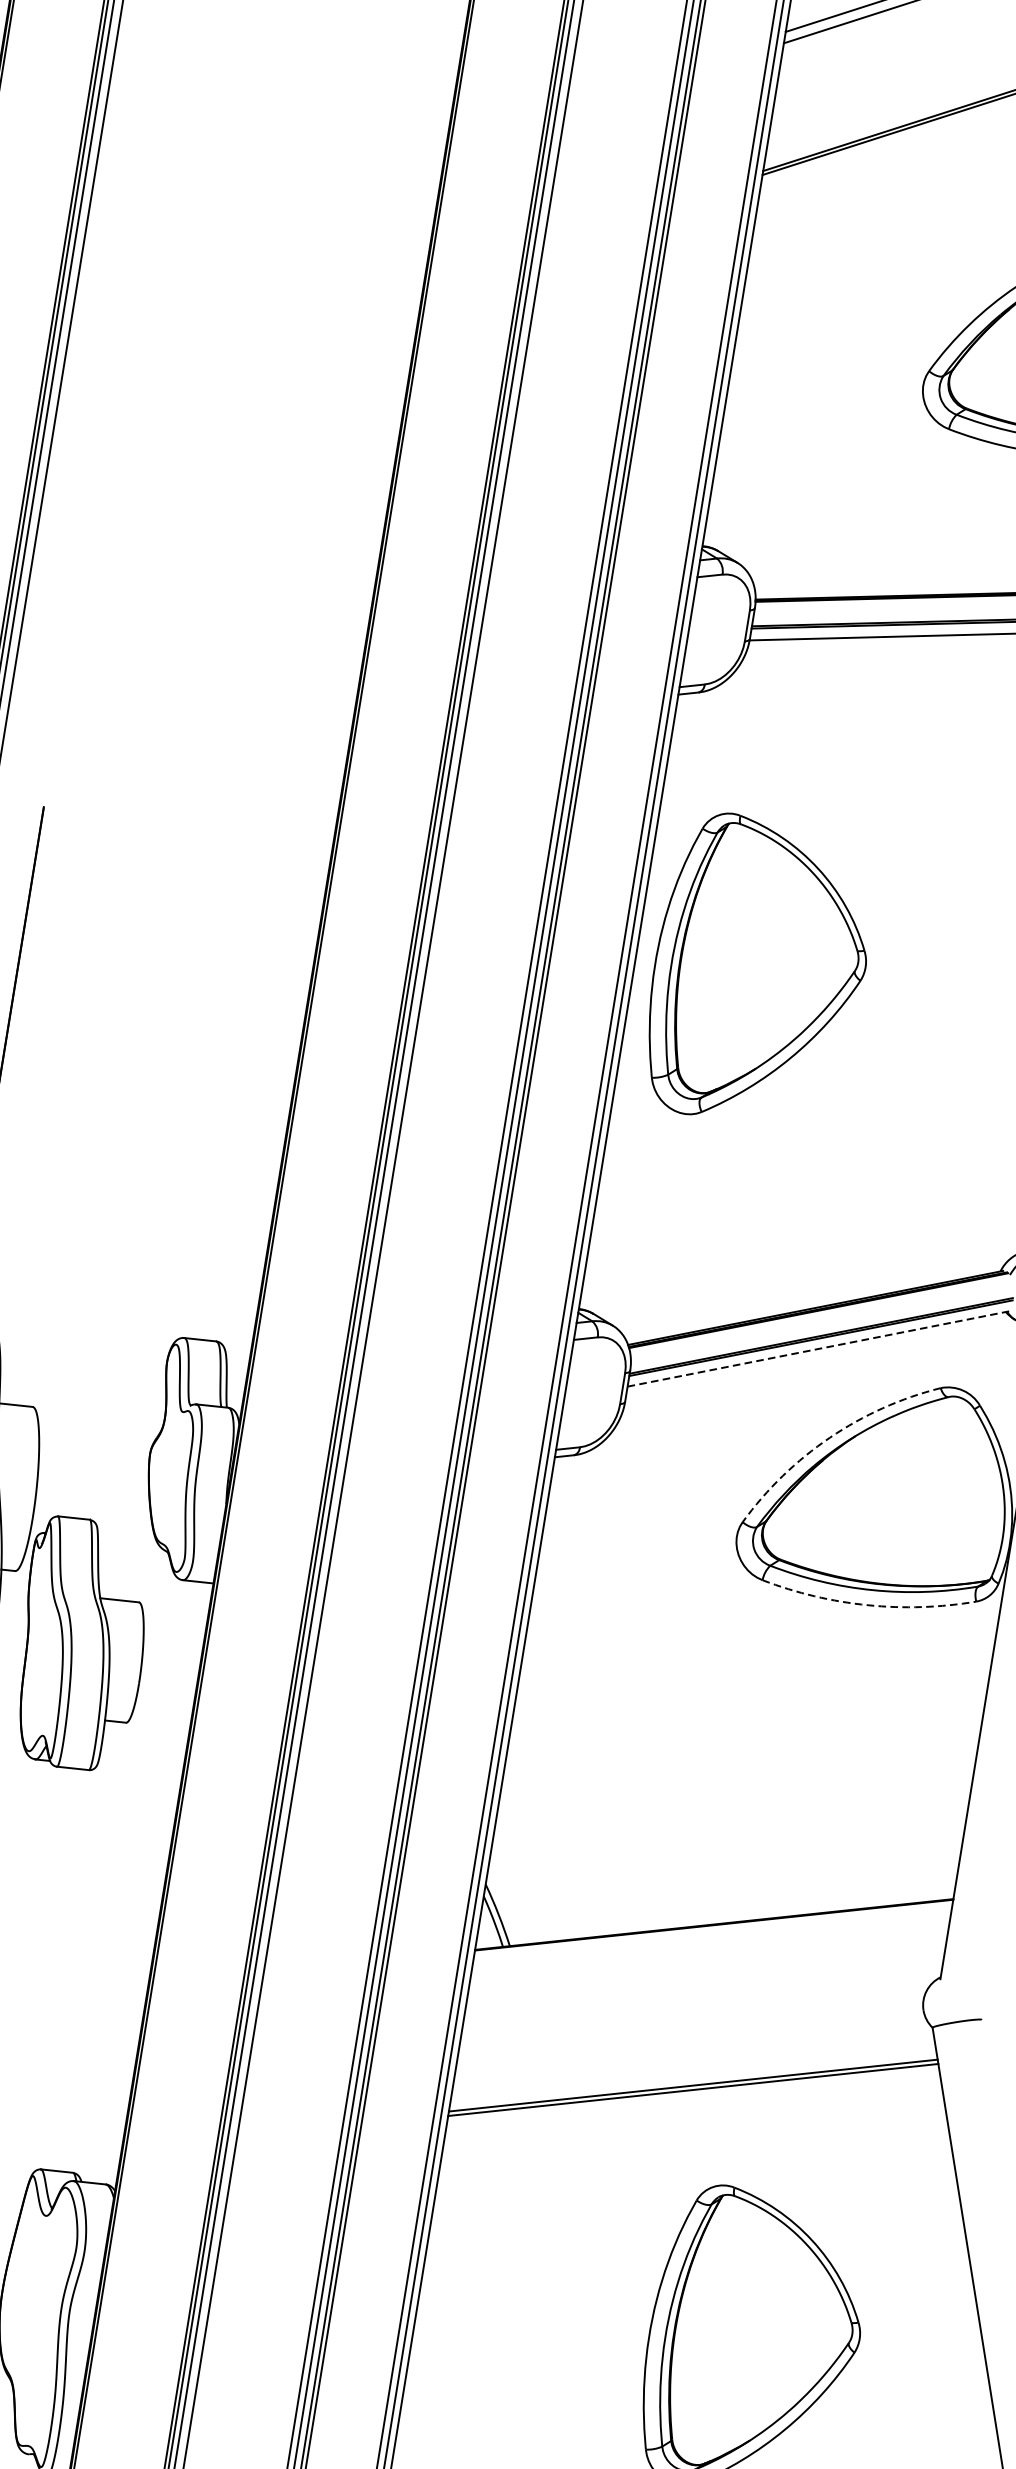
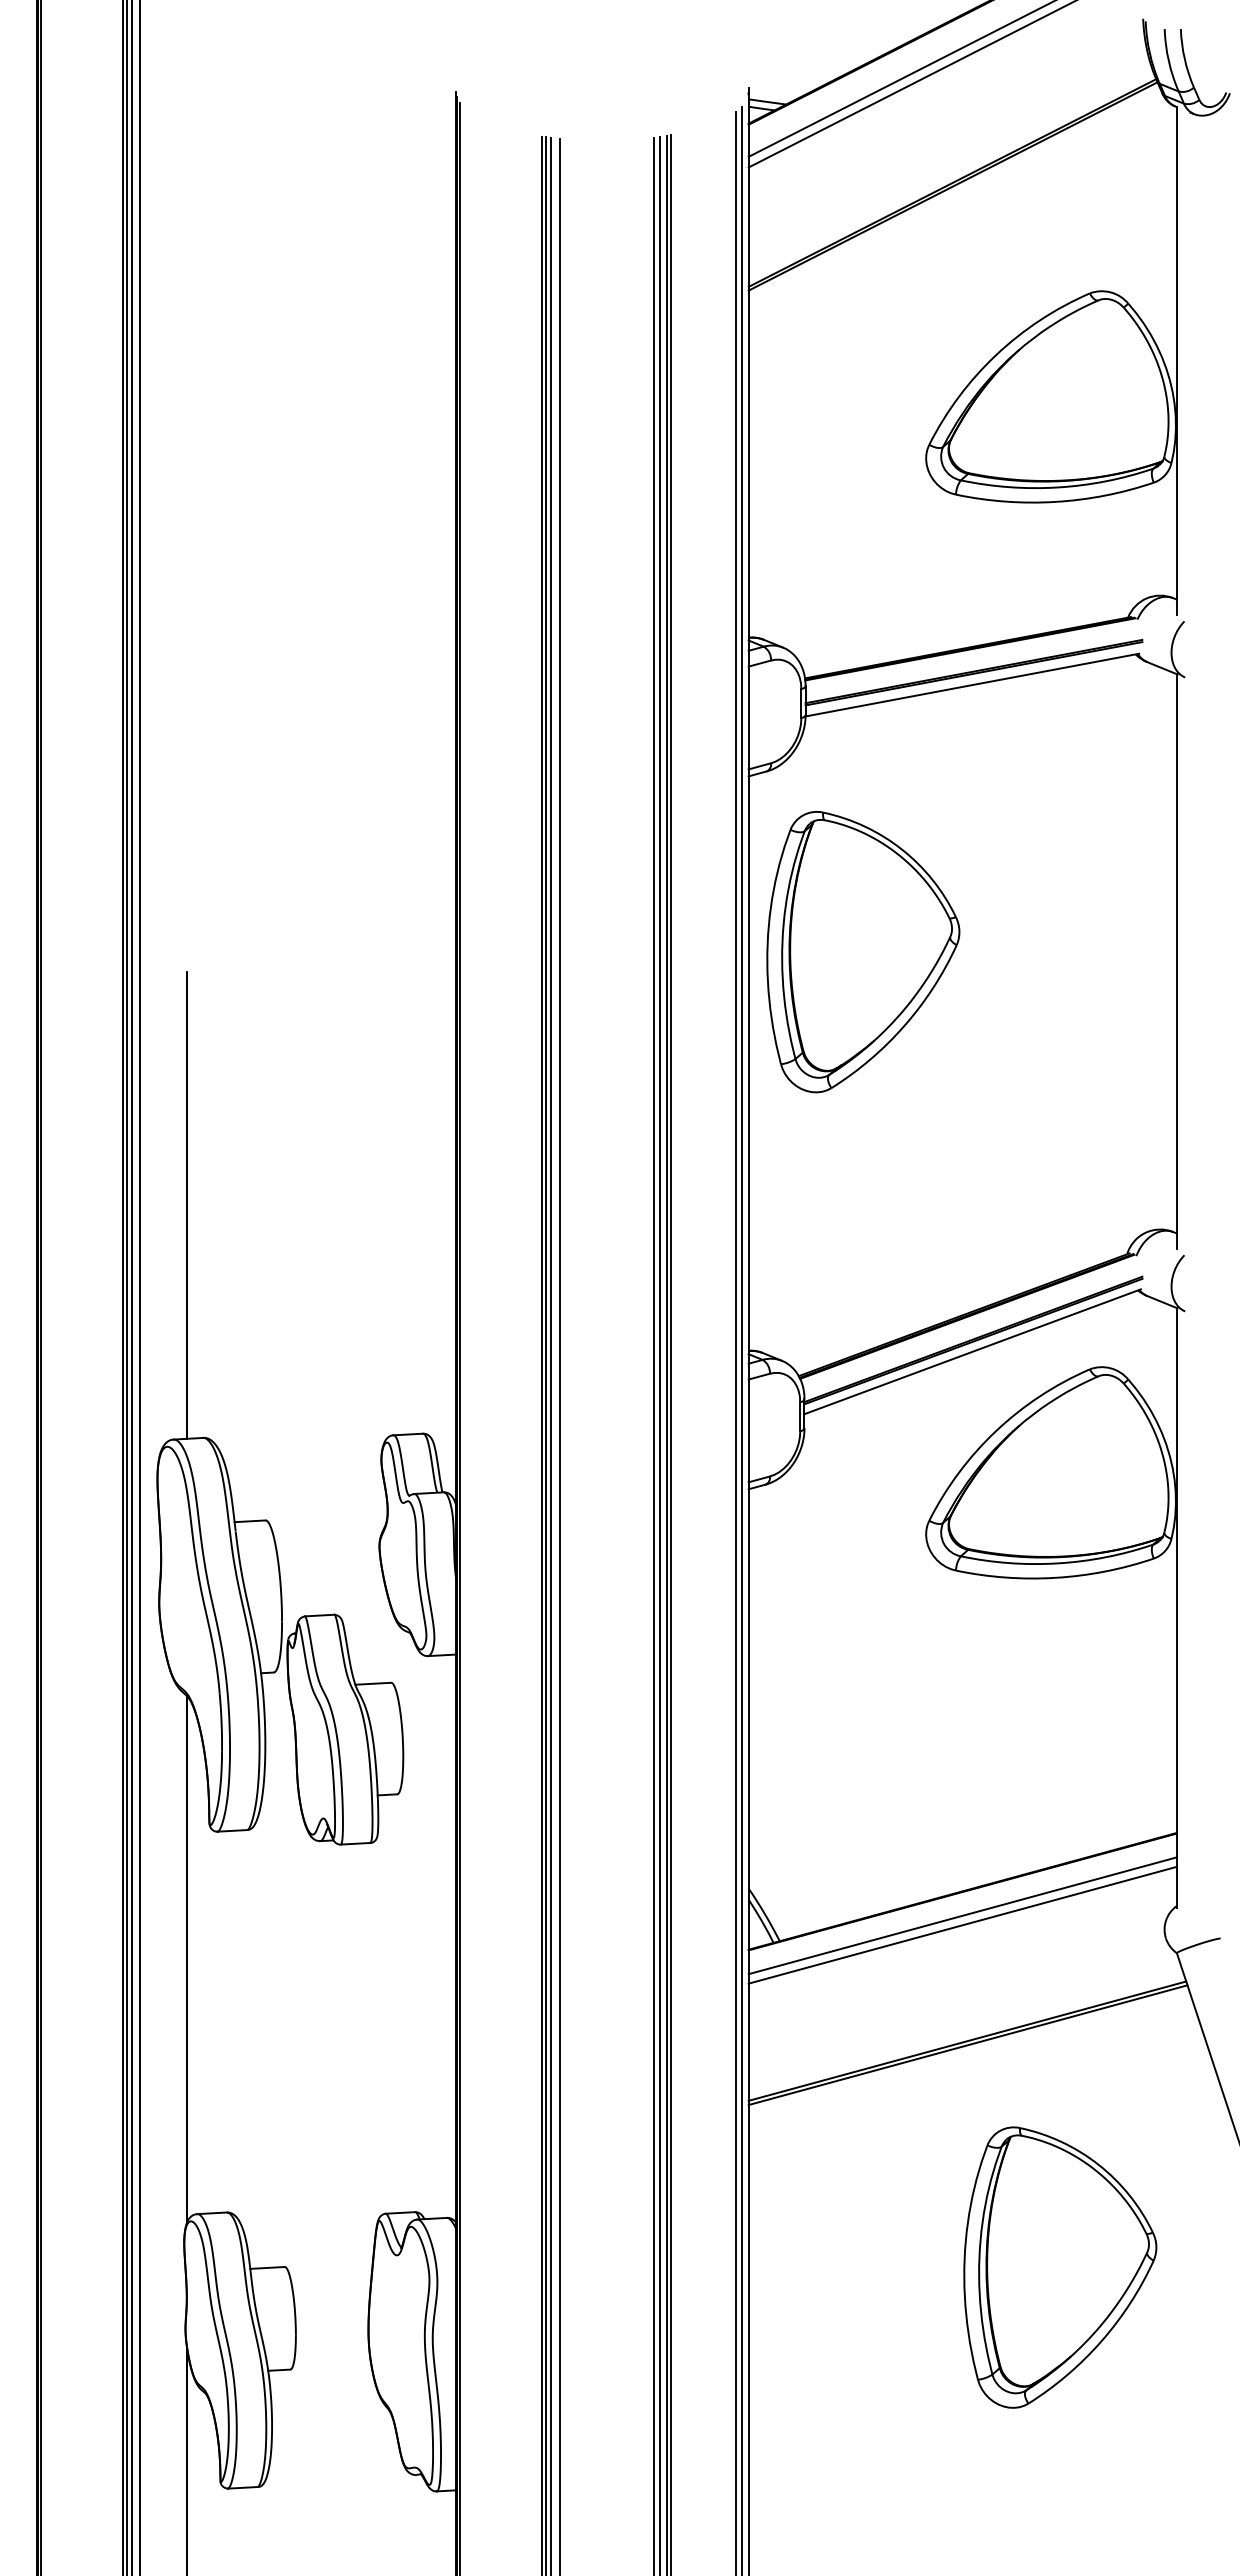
part: (759, 972) -> (863, 952), moved
line: (819, 1348) -> (973, 1351), dashed -> solid
arc: (830, 1437) -> (996, 1430), dashed -> solid
arc: (867, 1604) -> (1055, 1577), dashed -> solid
line: (709, 1950) -> (962, 1915), added
line: (708, 1959) -> (962, 1924), added

